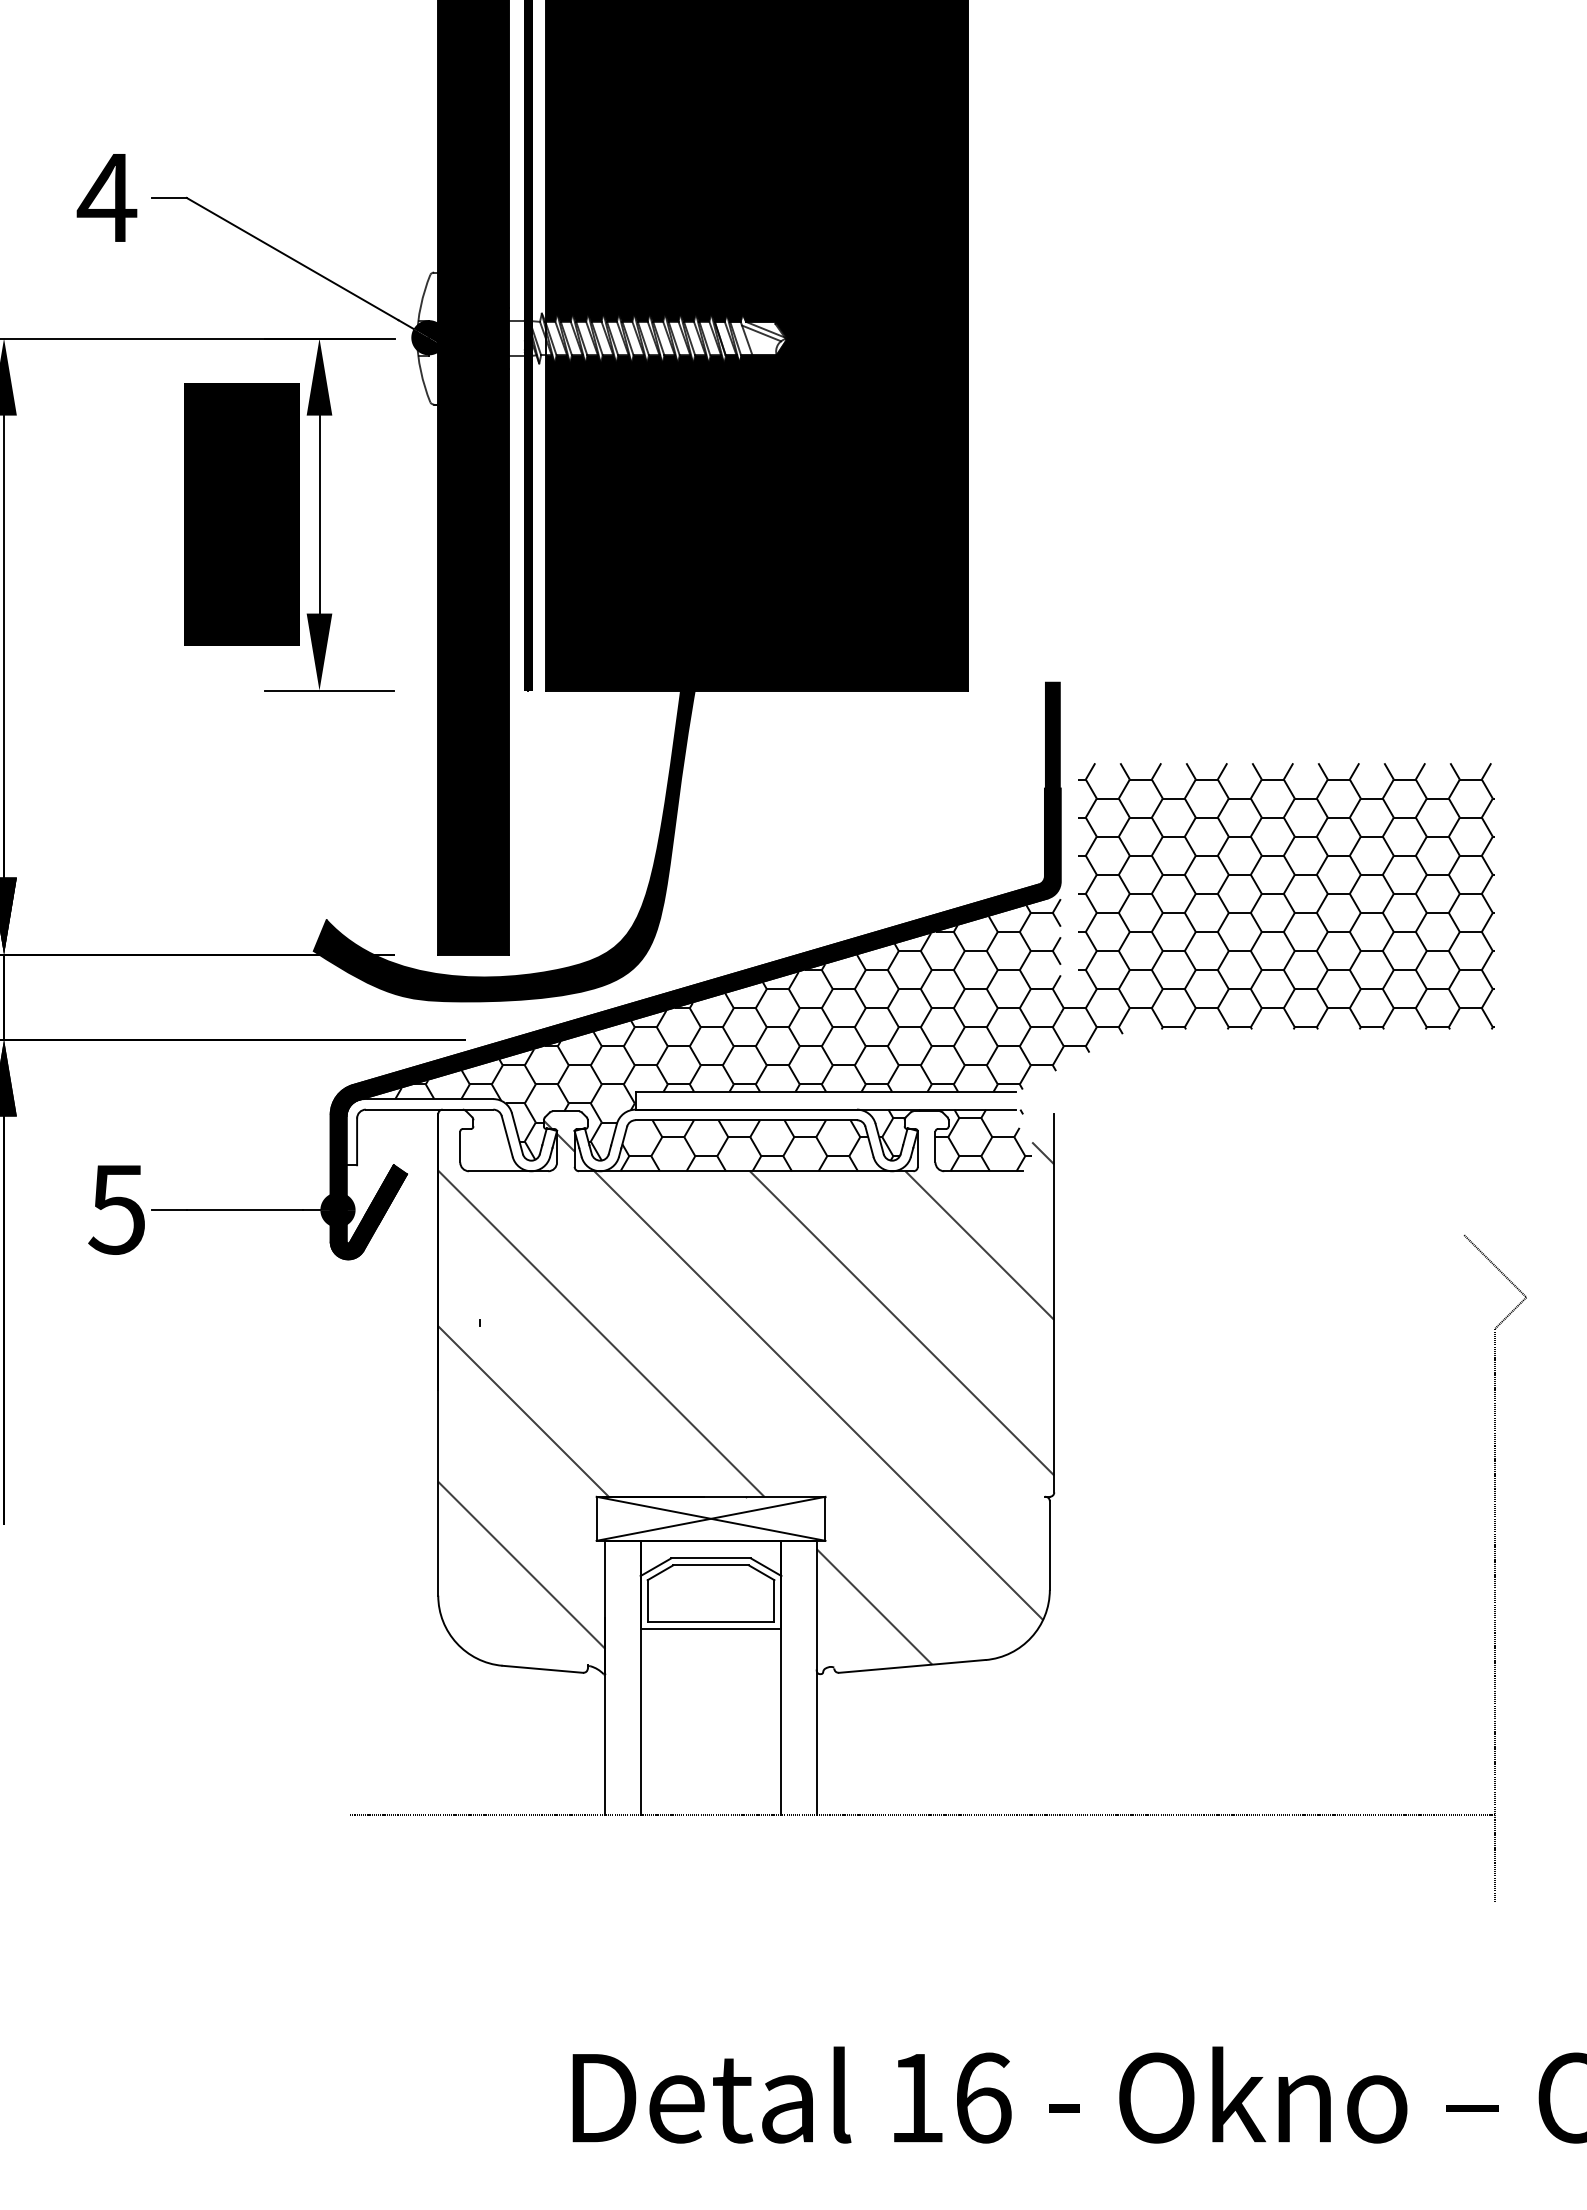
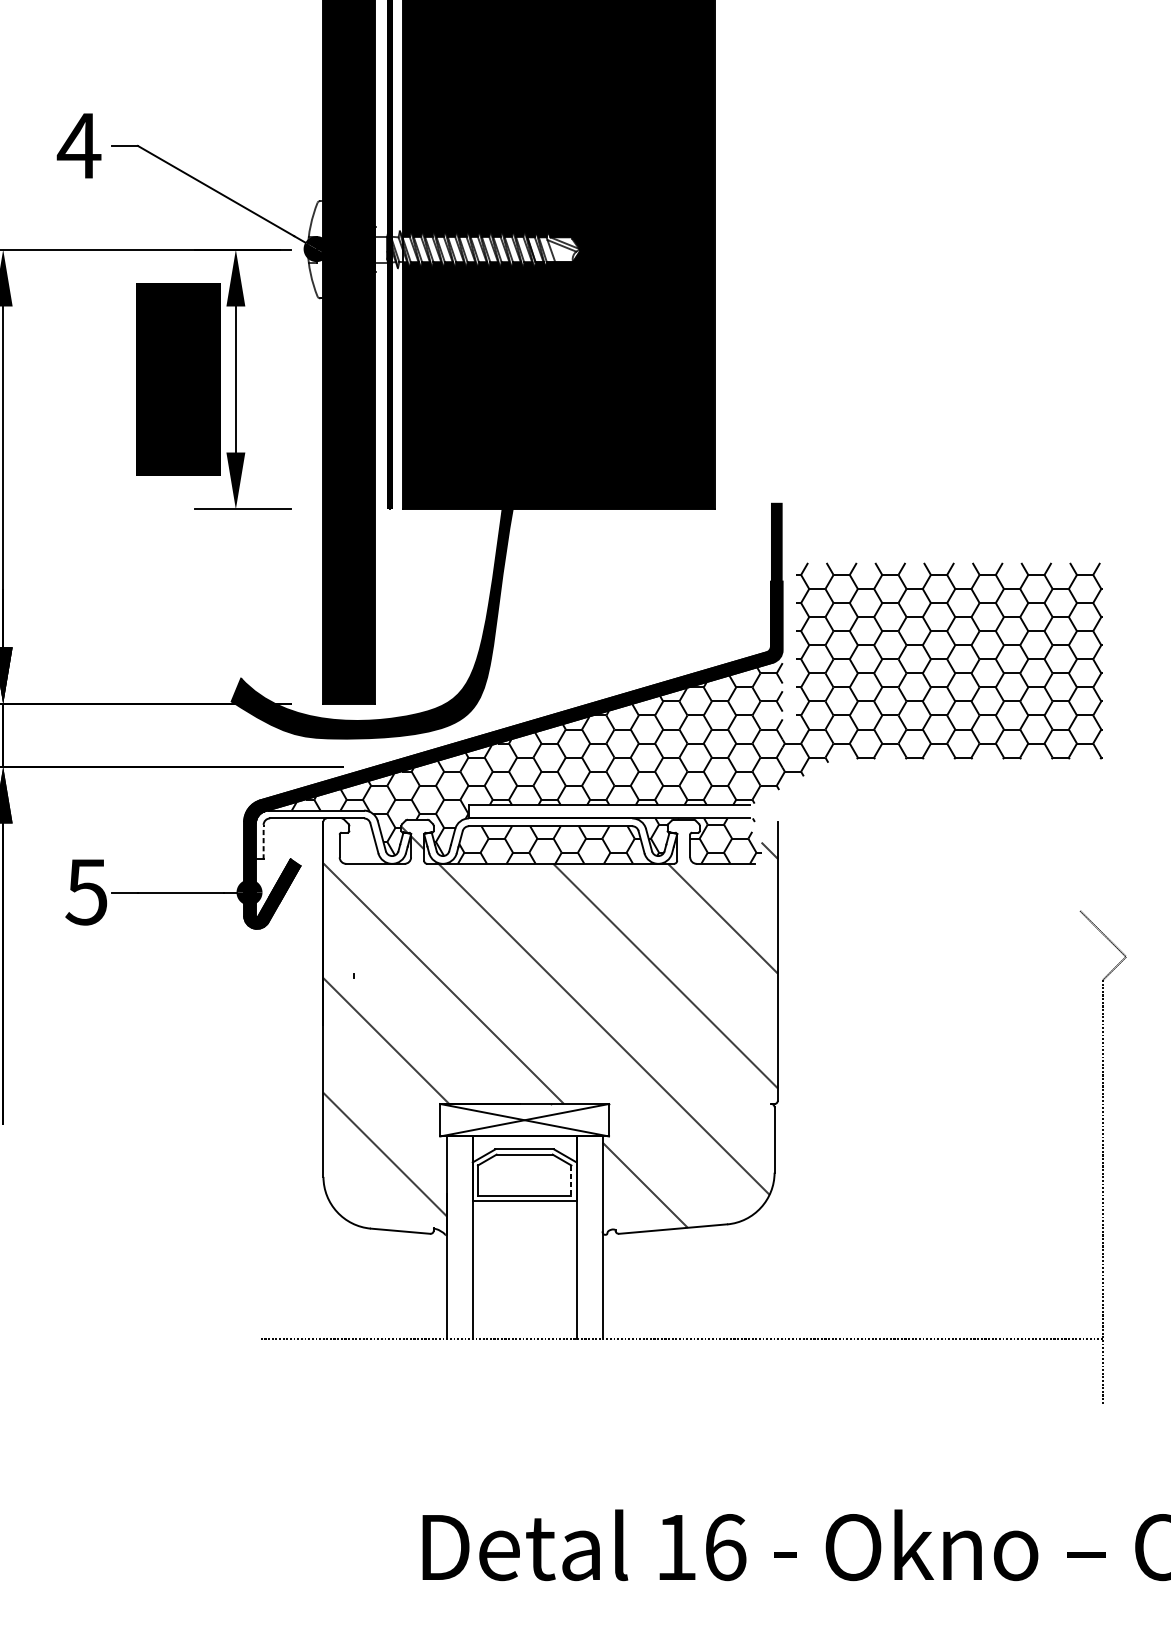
line: (357, 1141) -> (263, 841), solid -> dashed
line: (774, 1600) -> (571, 1180), solid -> dashed

